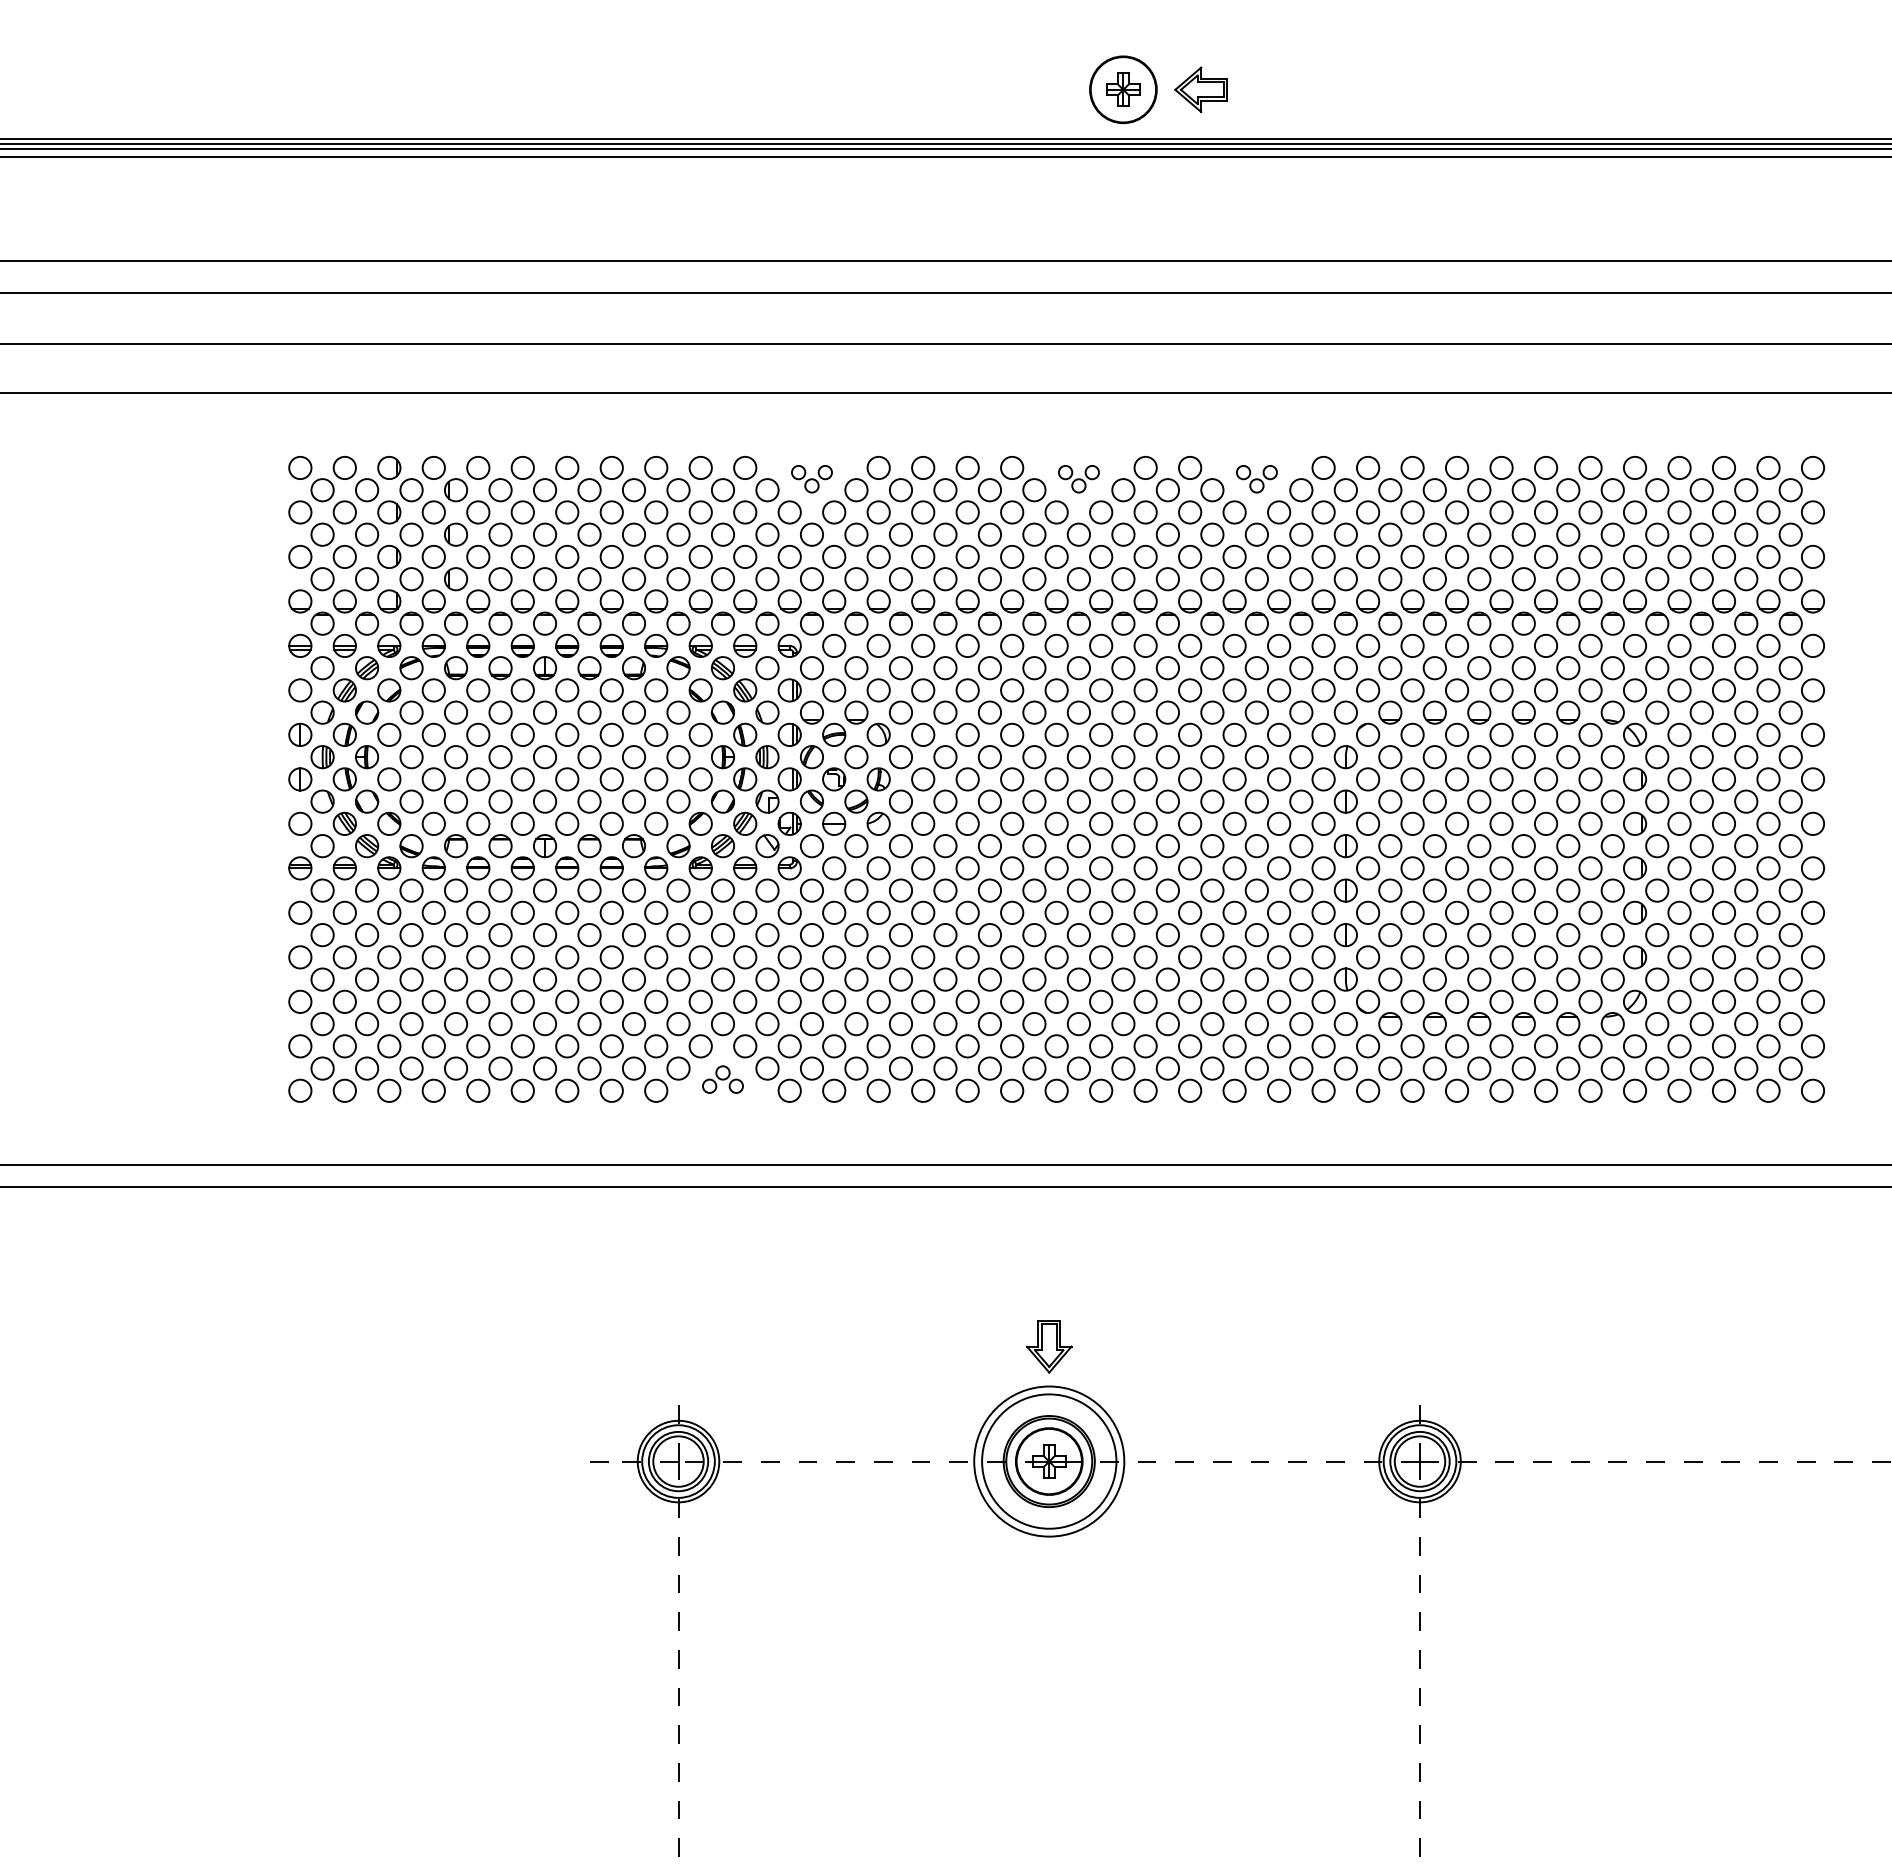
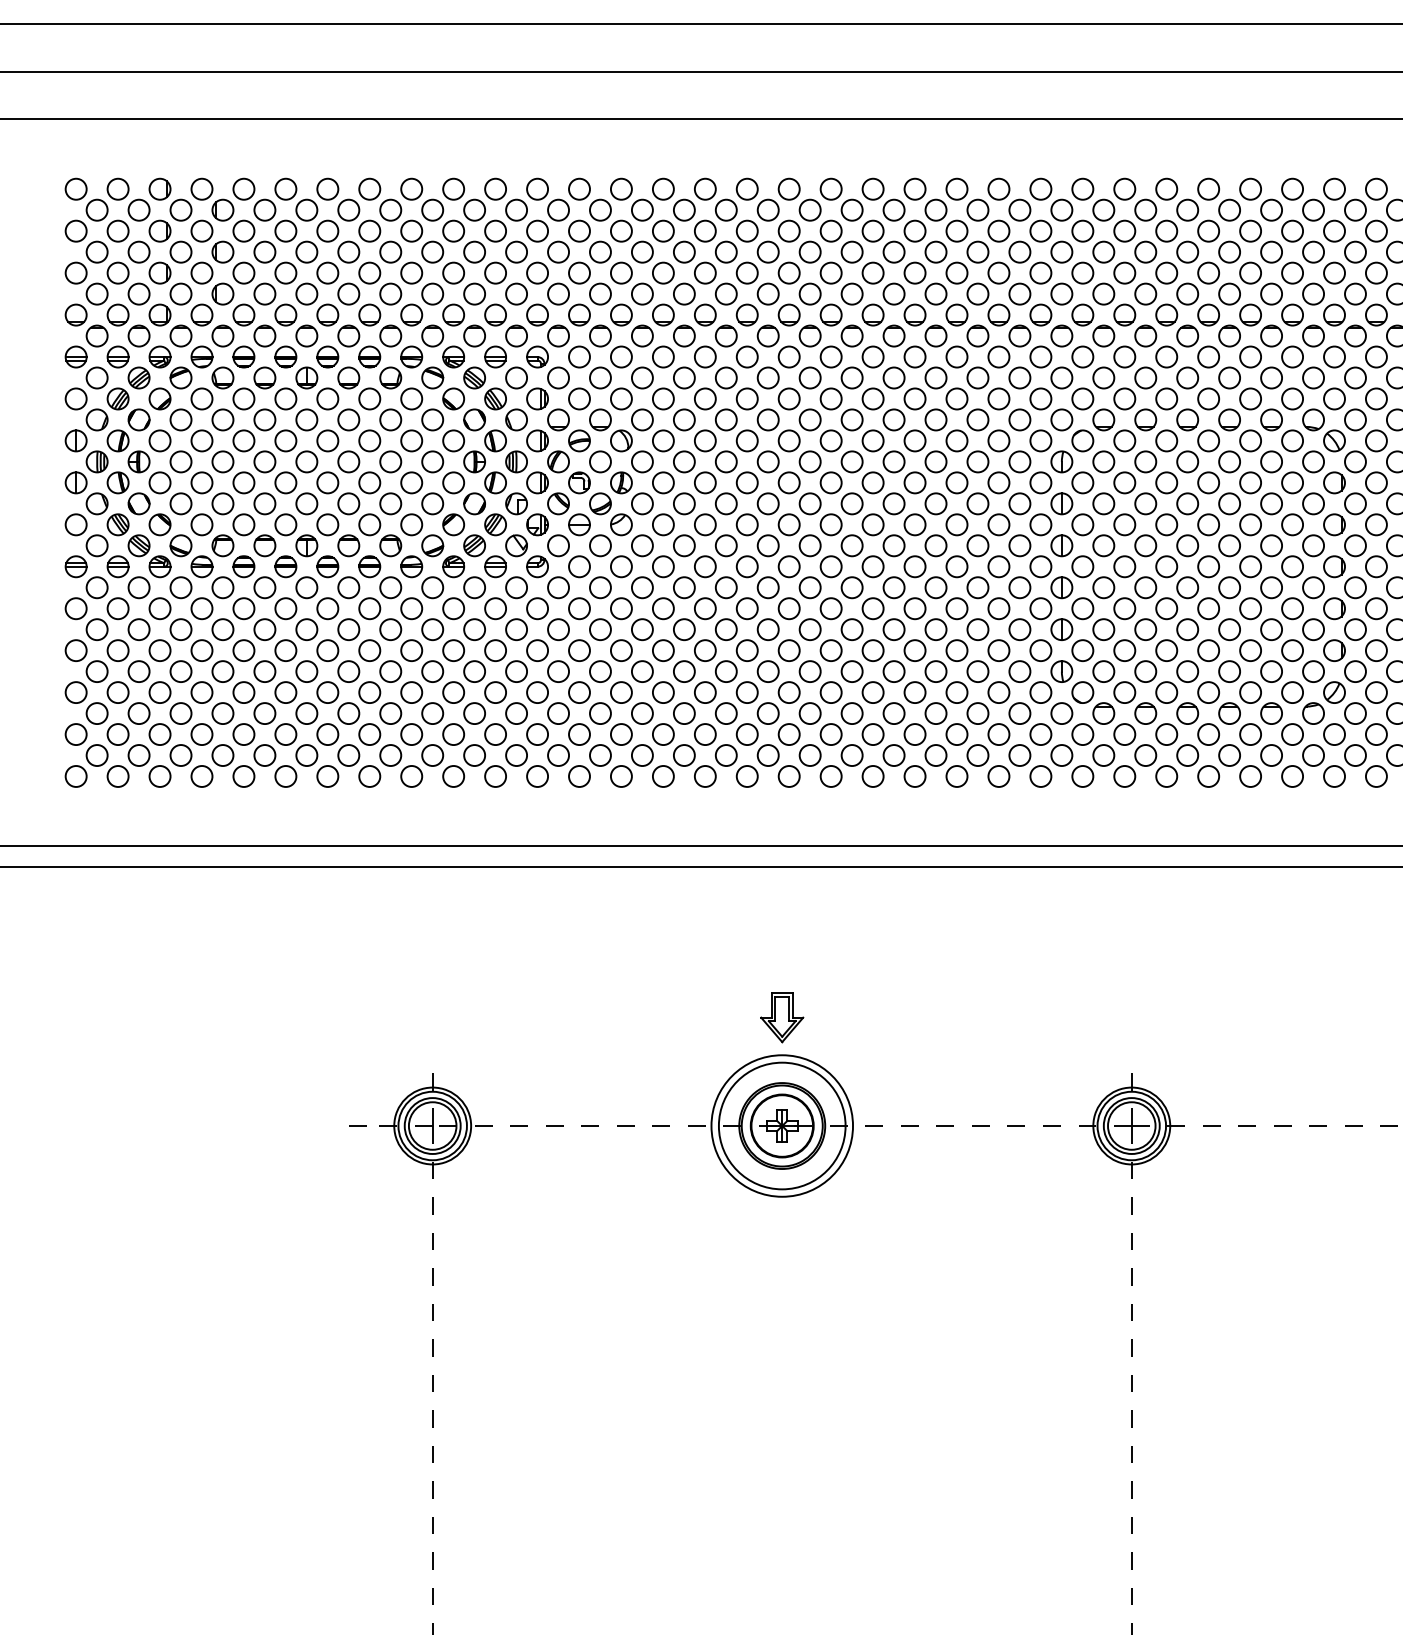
part: (811, 479) -> (558, 200), size x1.67
part: (1078, 479) -> (809, 200), size x1.67
part: (1256, 479) -> (977, 200), size x1.67
part: (722, 1079) -> (474, 765), size x1.67

